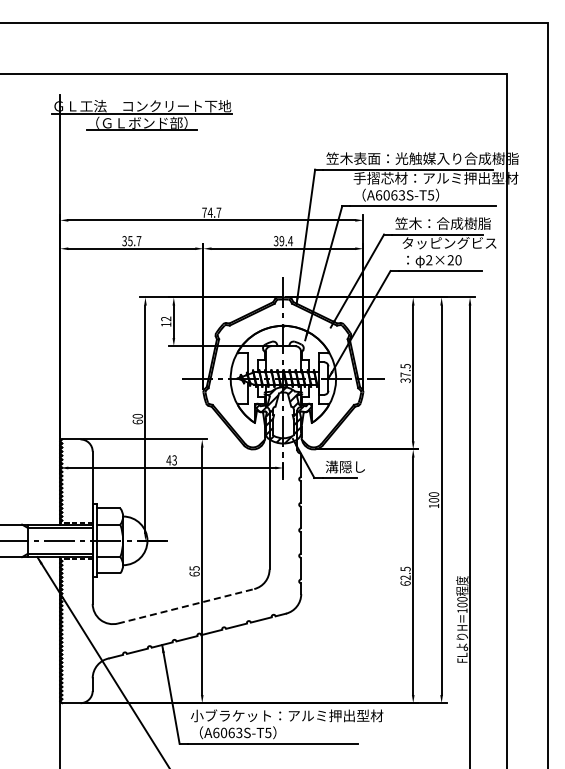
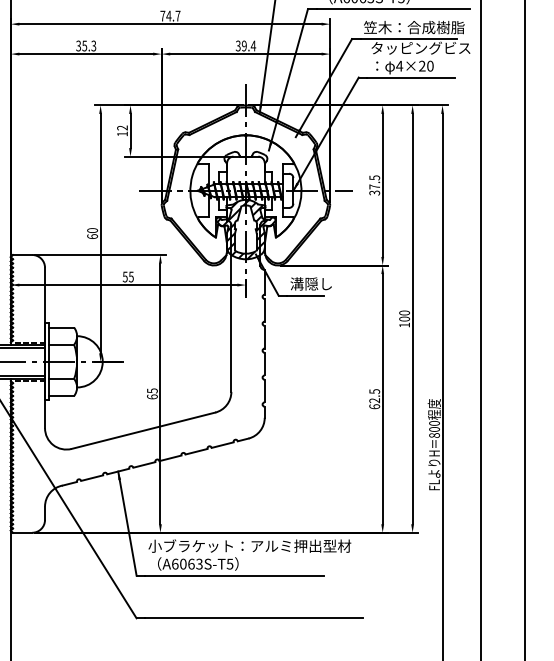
text: (138, 241) -> (93, 46), 35.7 -> 35.3
text: (428, 260) -> (398, 66), 2×20 -> 4×20
text: (171, 460) -> (128, 277), 43 -> 55
line: (186, 606) -> (143, 430), dashed -> solid
text: (462, 610) -> (434, 435), 100 -> 800

